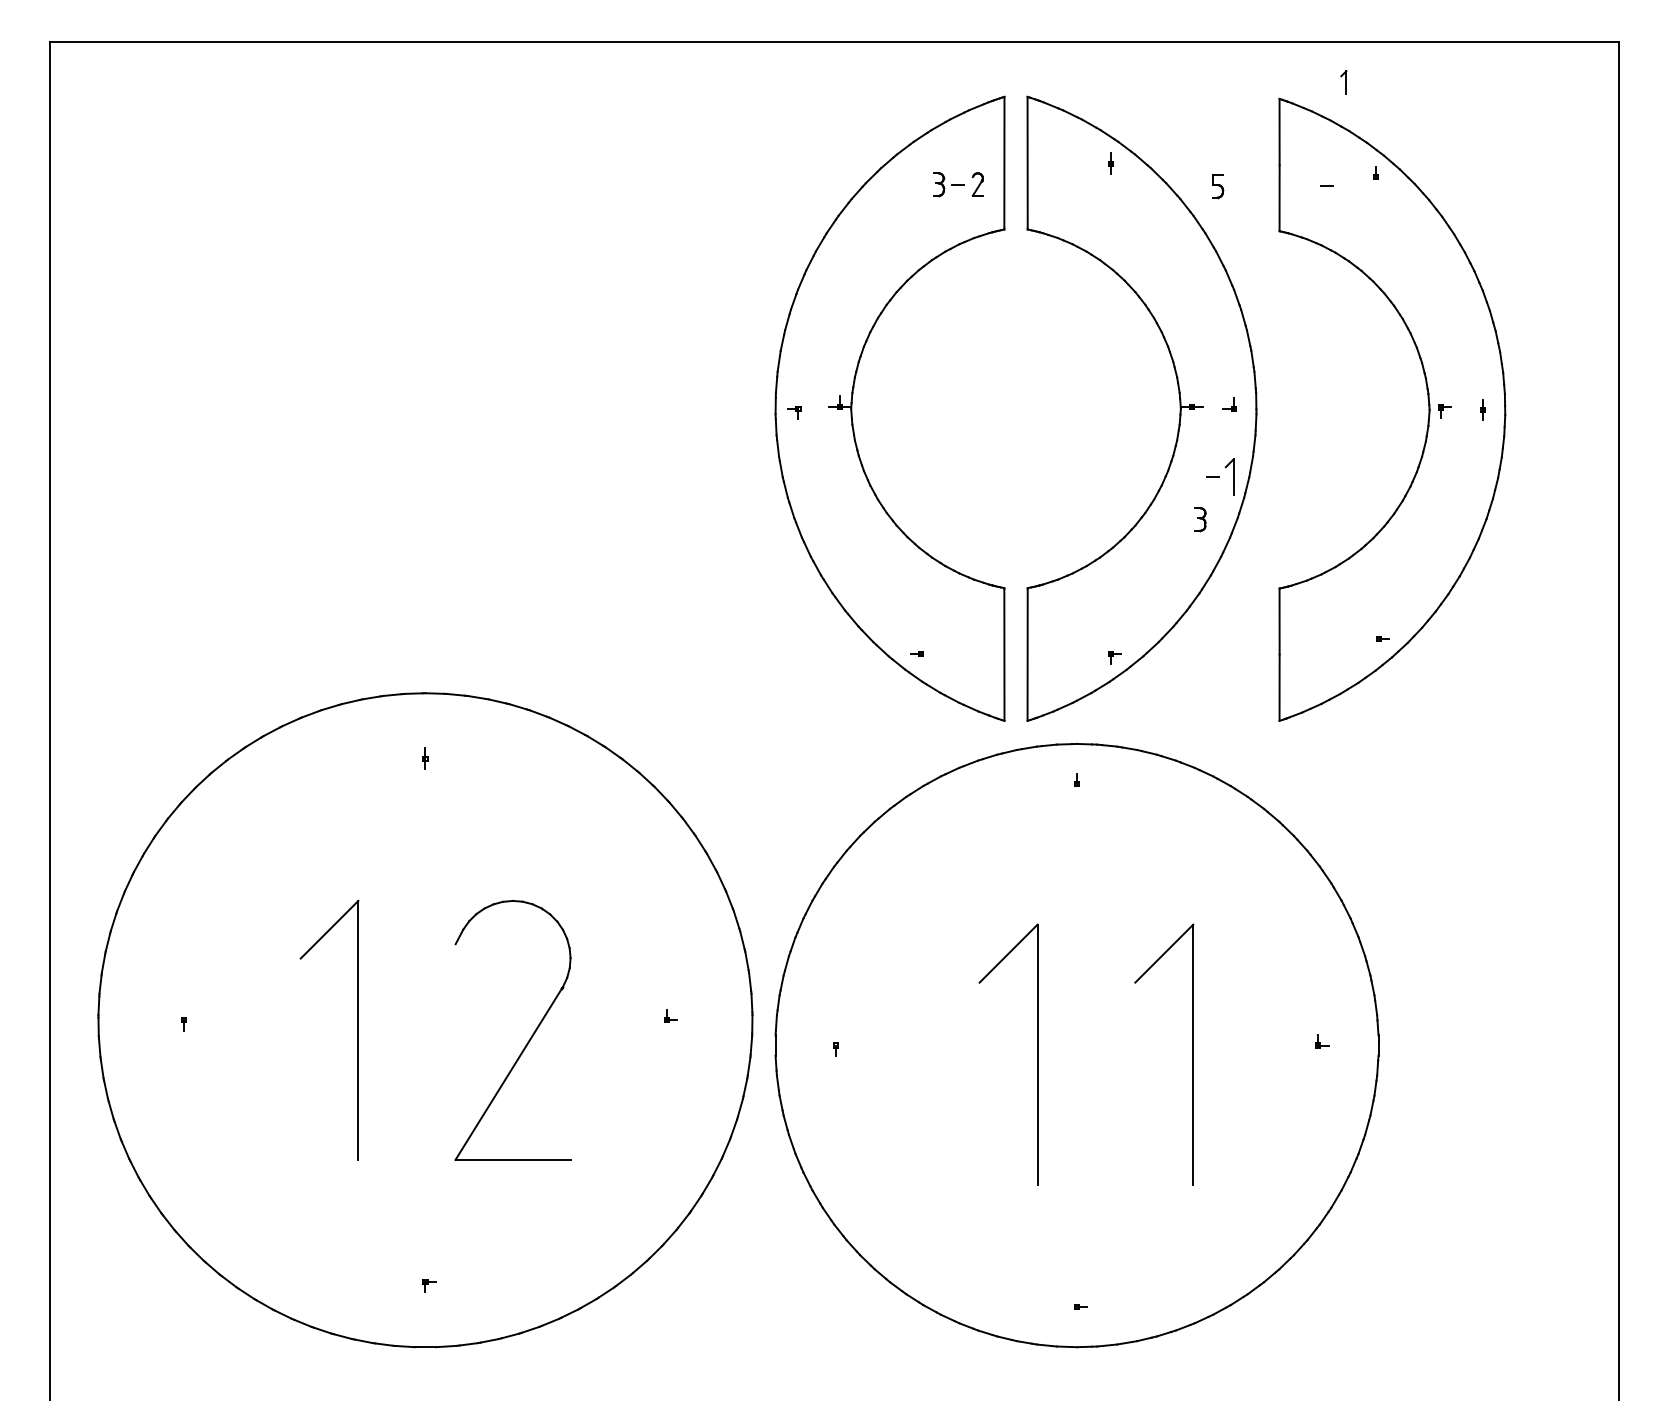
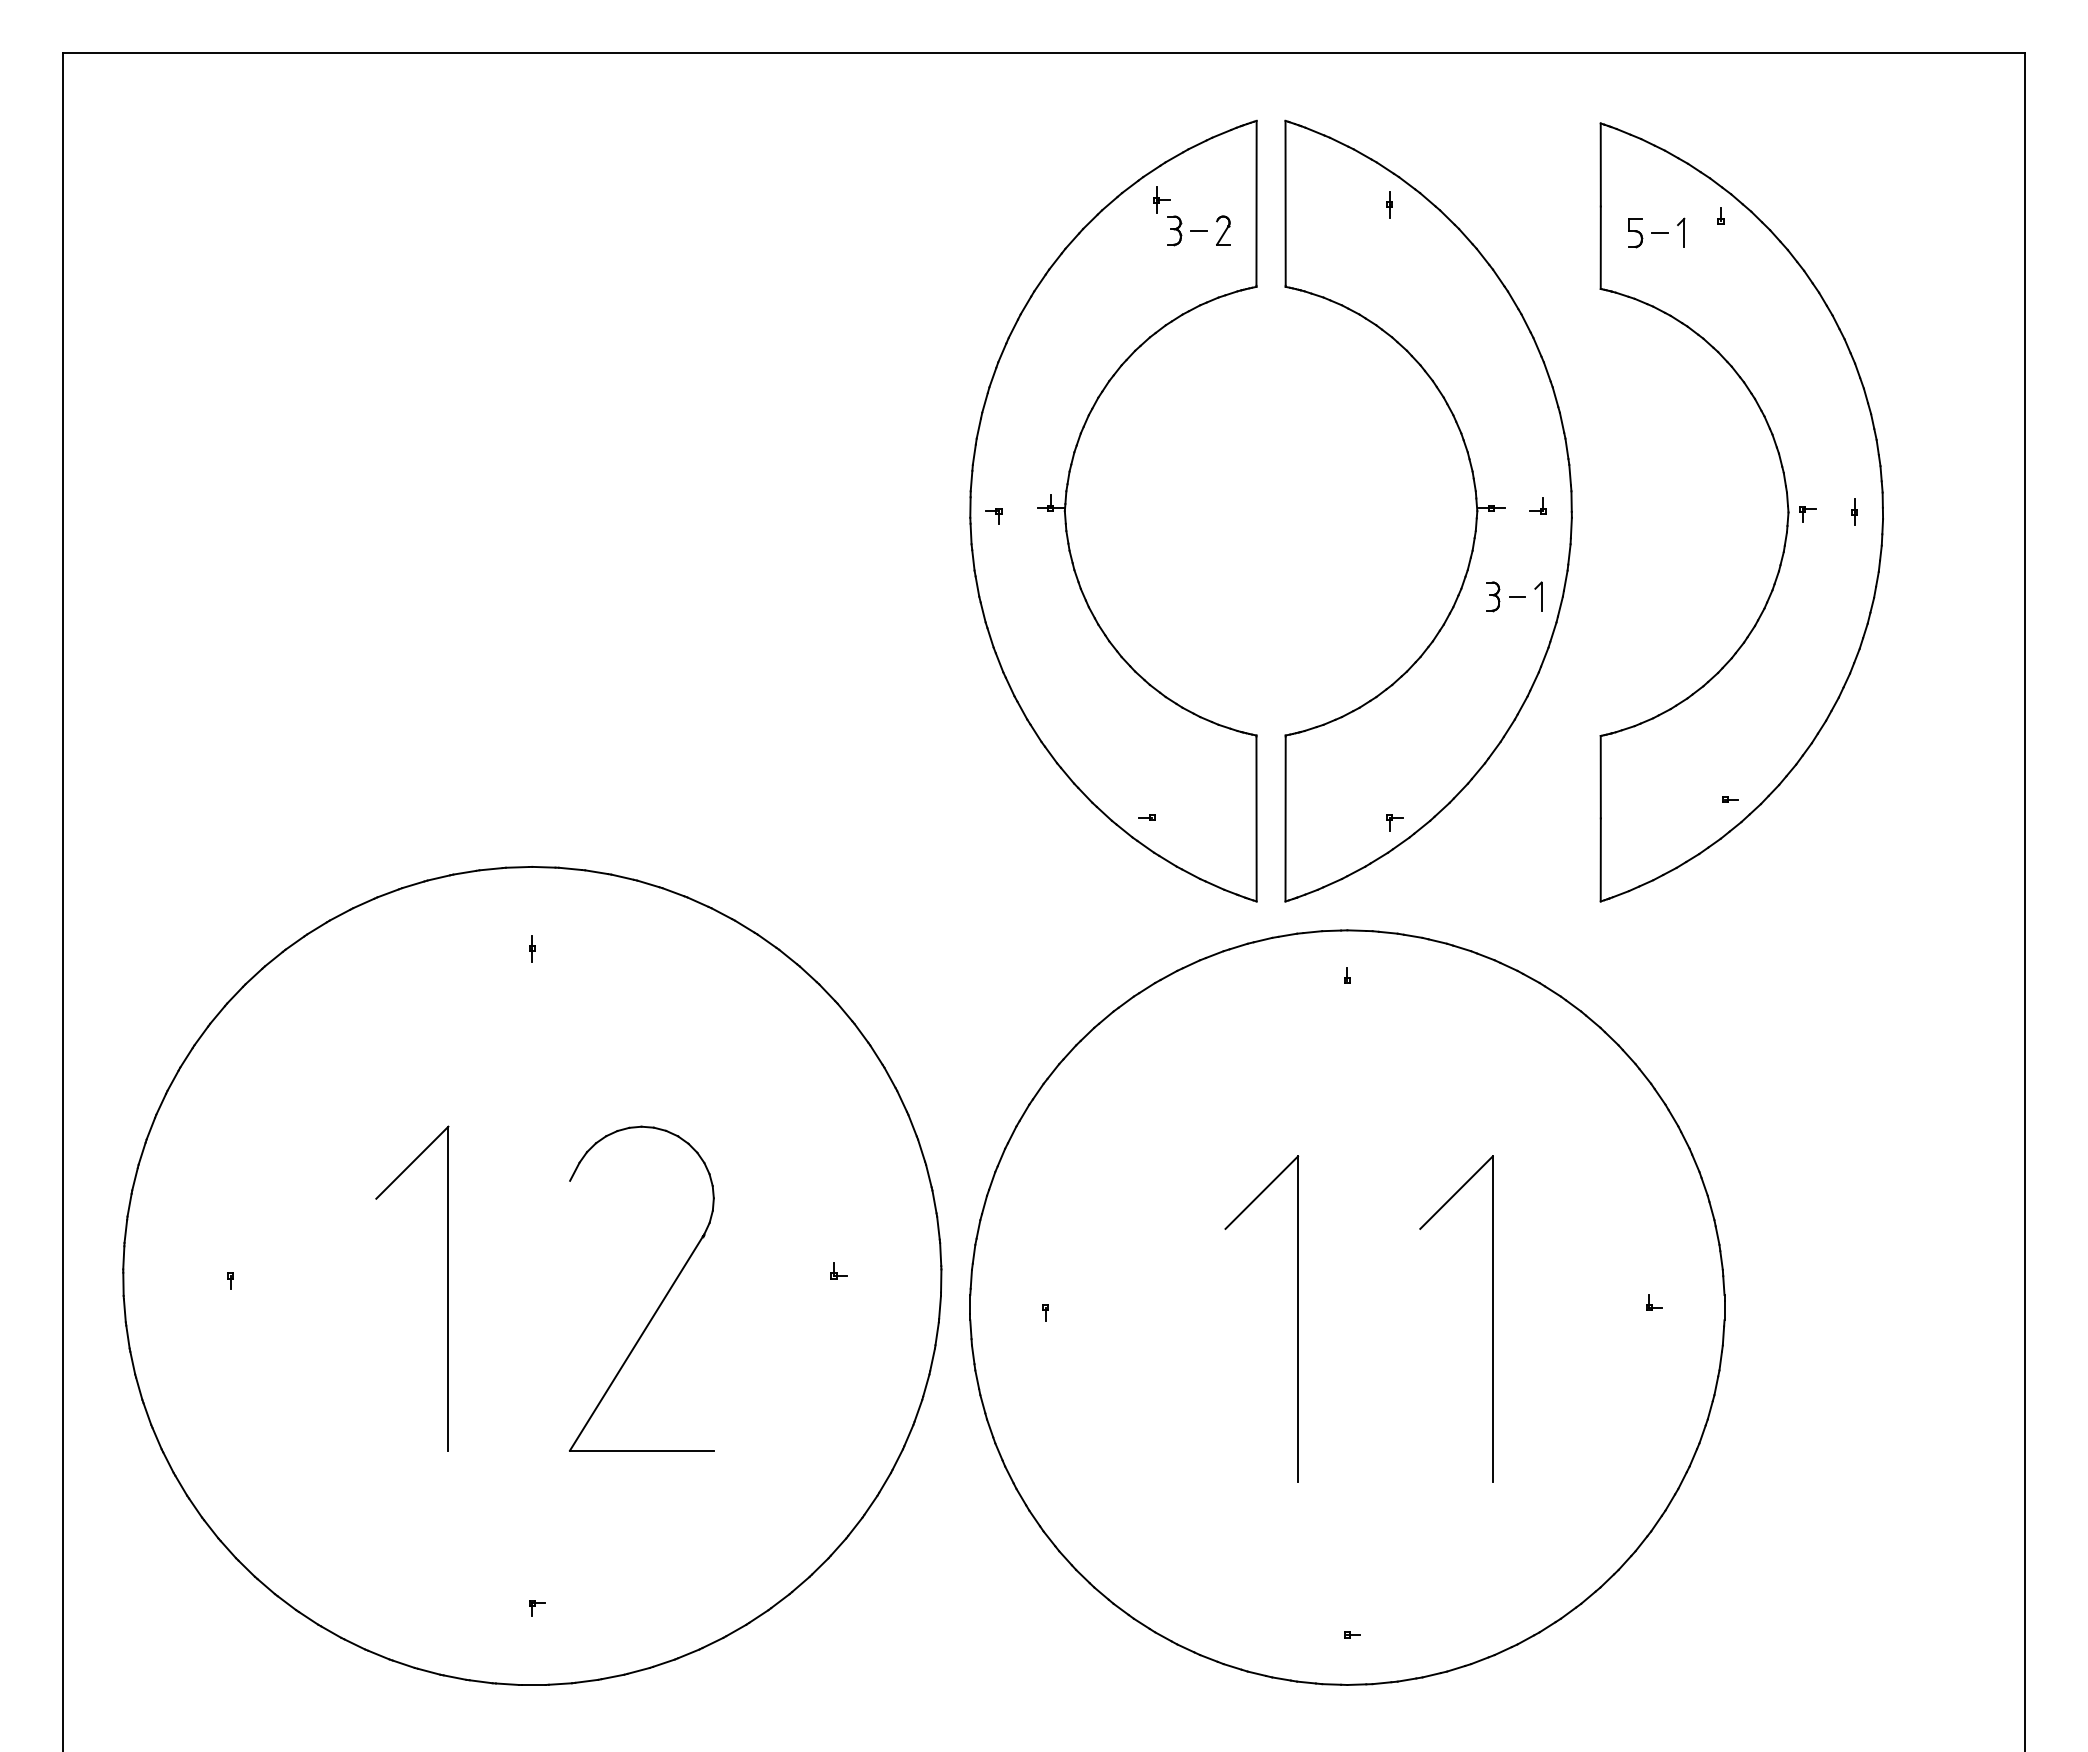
part: (1344, 82) -> (1681, 232), moved
part: (928, 159) -> (1161, 199), added
part: (1217, 186) -> (1635, 233), moved
part: (1229, 477) -> (1538, 596), size x0.62
part: (1201, 519) -> (1493, 596), moved

